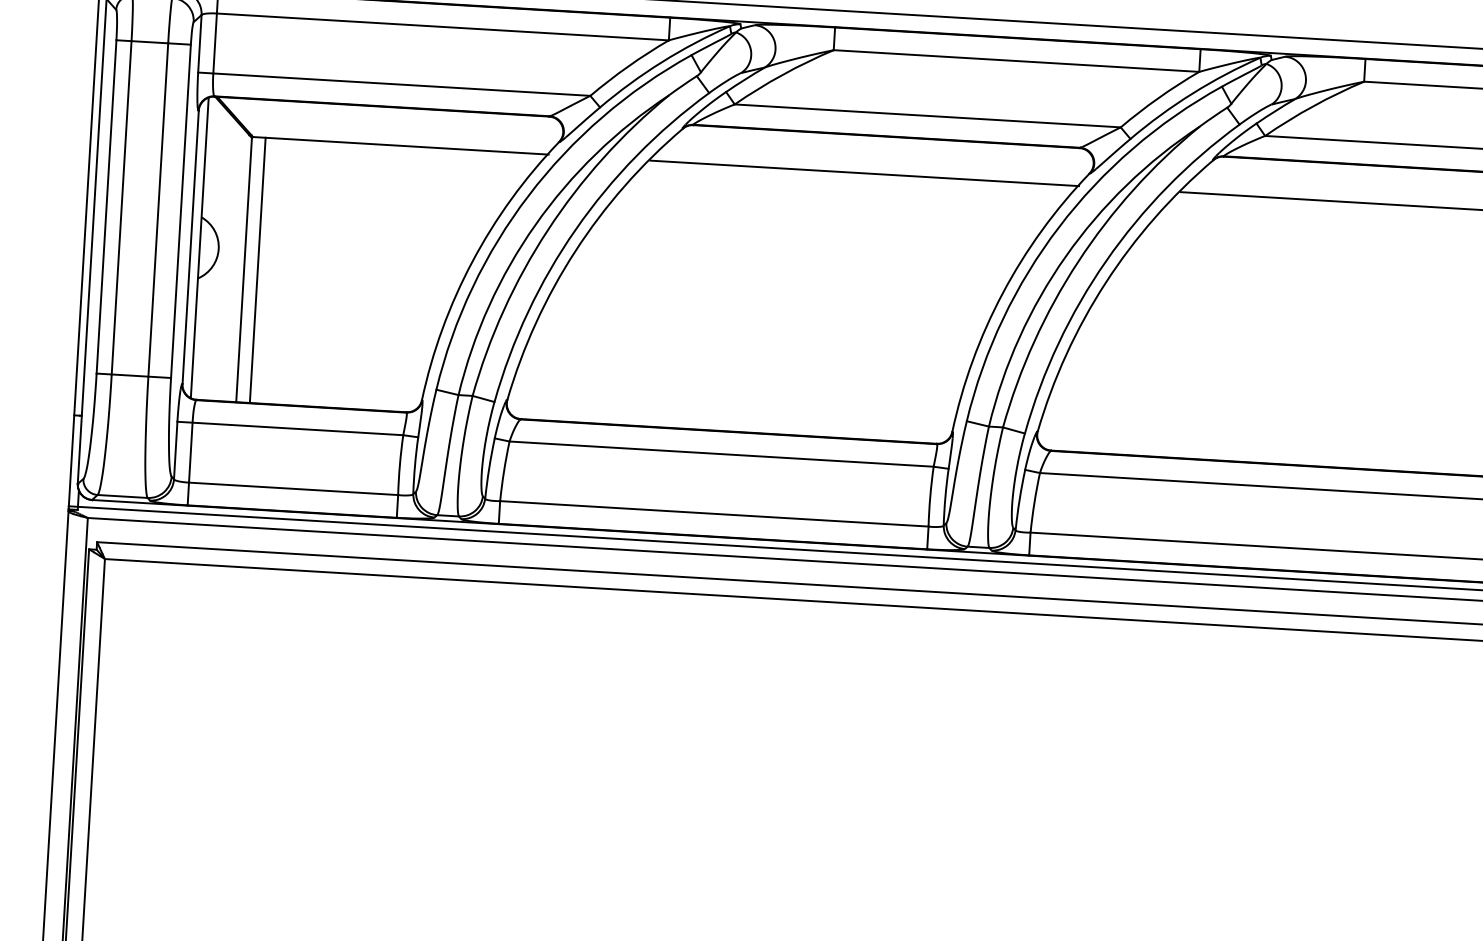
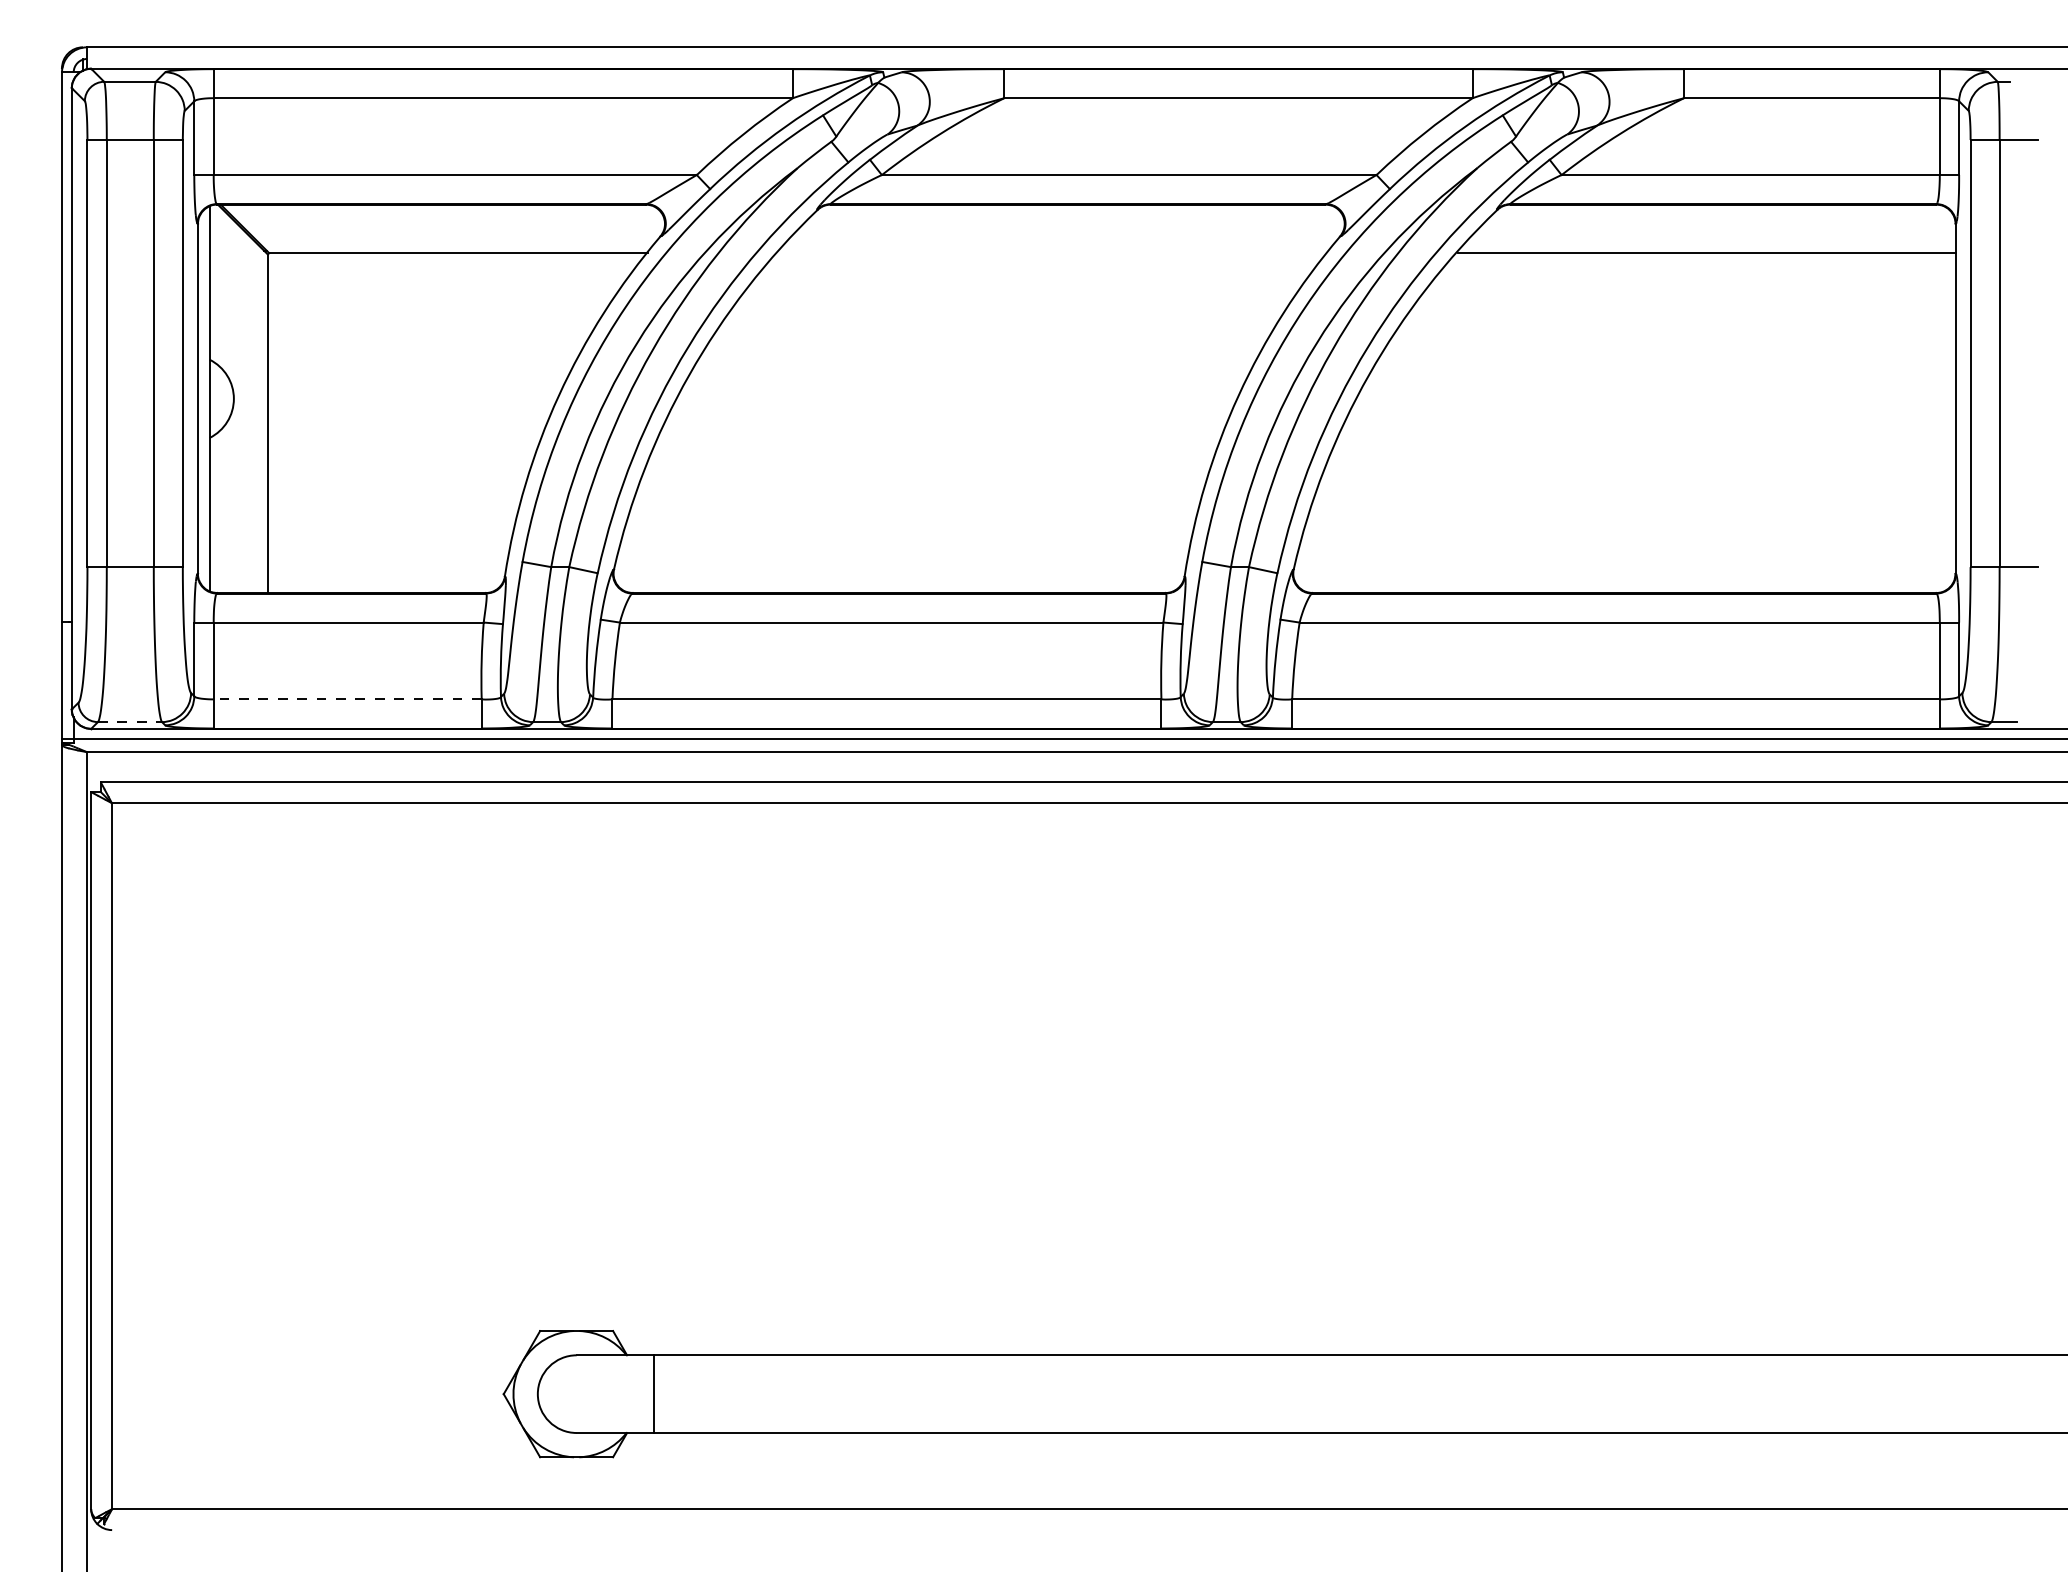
line: (864, 173) -> (1052, 253), removed
line: (257, 270) -> (285, 423), removed
line: (293, 488) -> (347, 699), solid -> dashed
line: (123, 496) -> (130, 722), solid -> dashed

